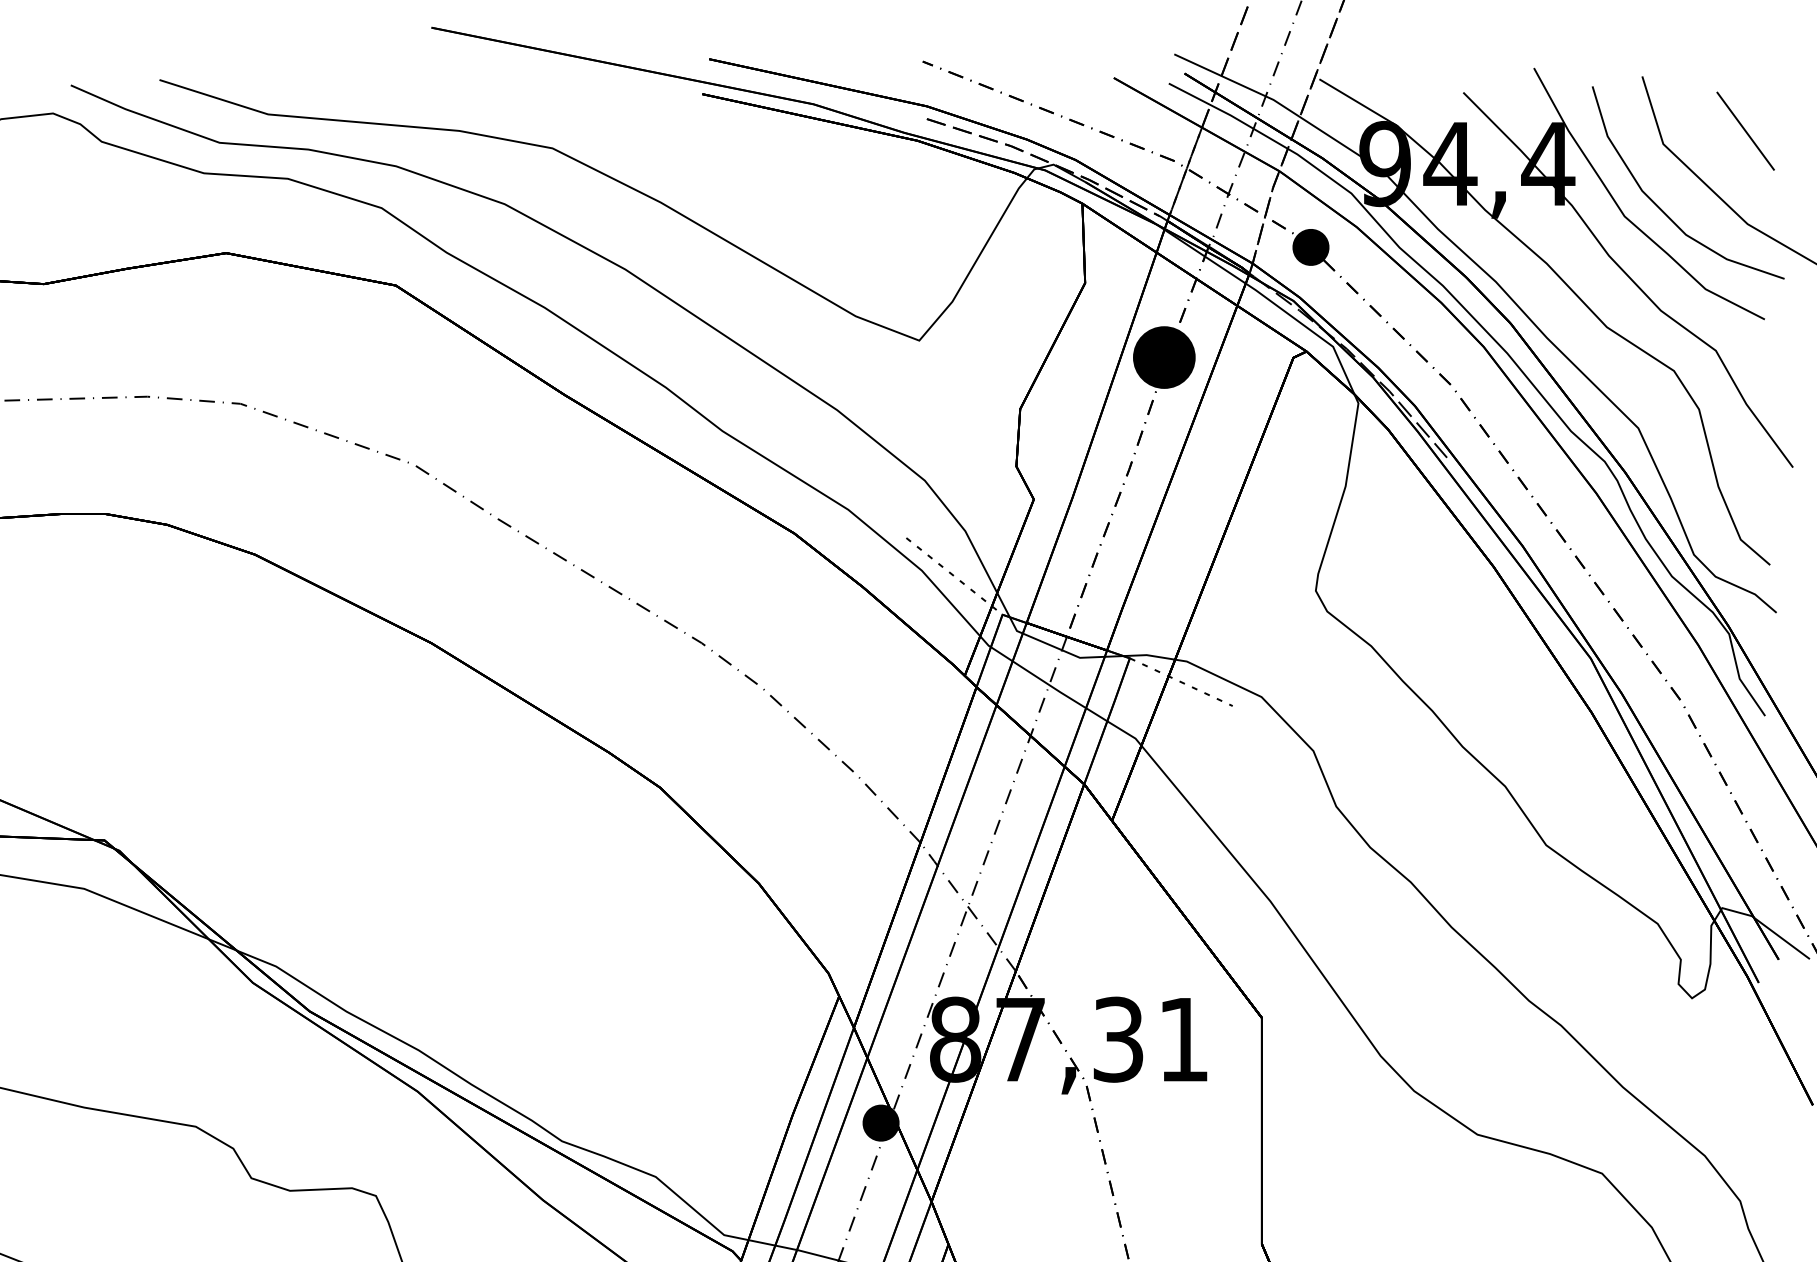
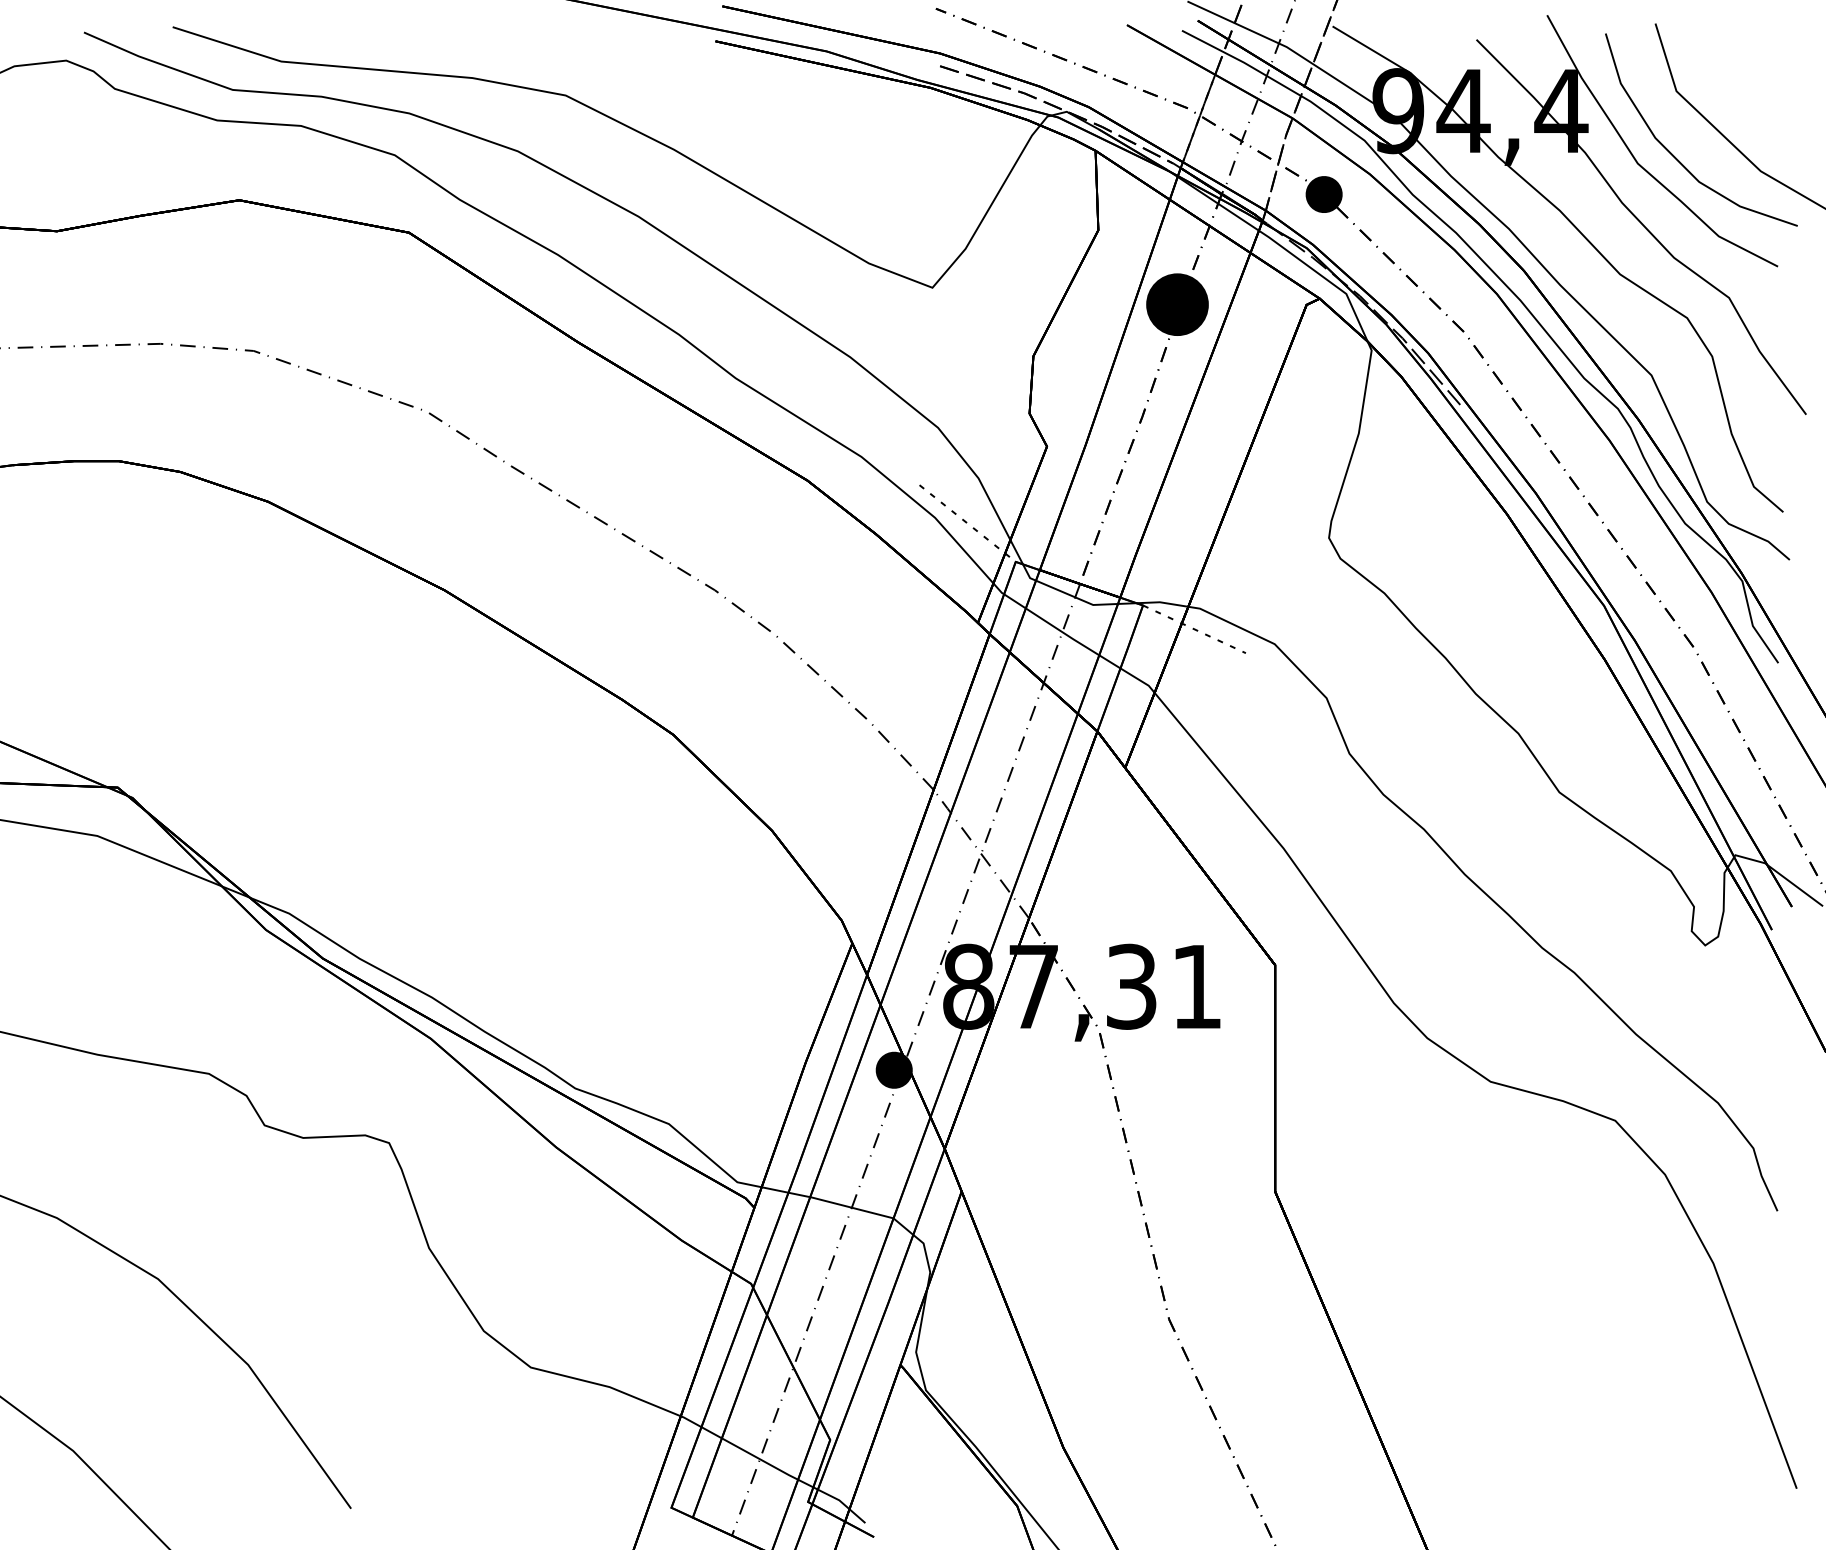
line: (1745, 130) -> (1758, 77), removed

